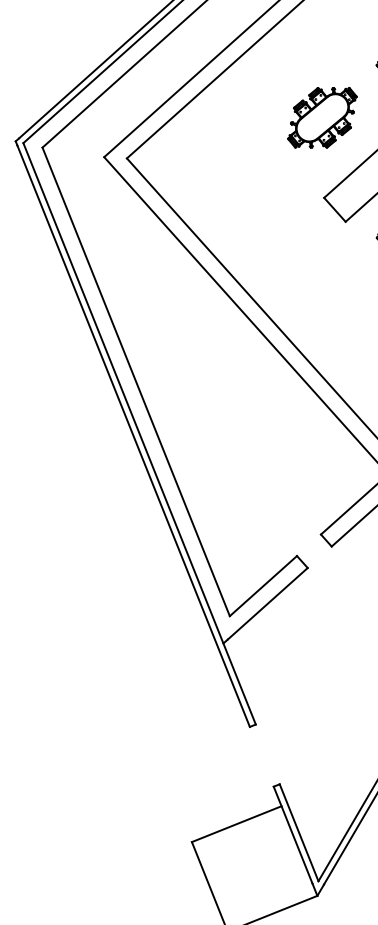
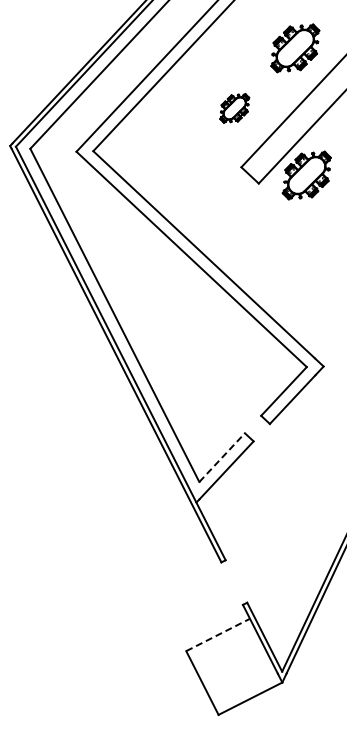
part: (321, 117) -> (234, 108), size x0.6
line: (263, 585) -> (222, 457), solid -> dashed
line: (237, 823) -> (218, 634), solid -> dashed

